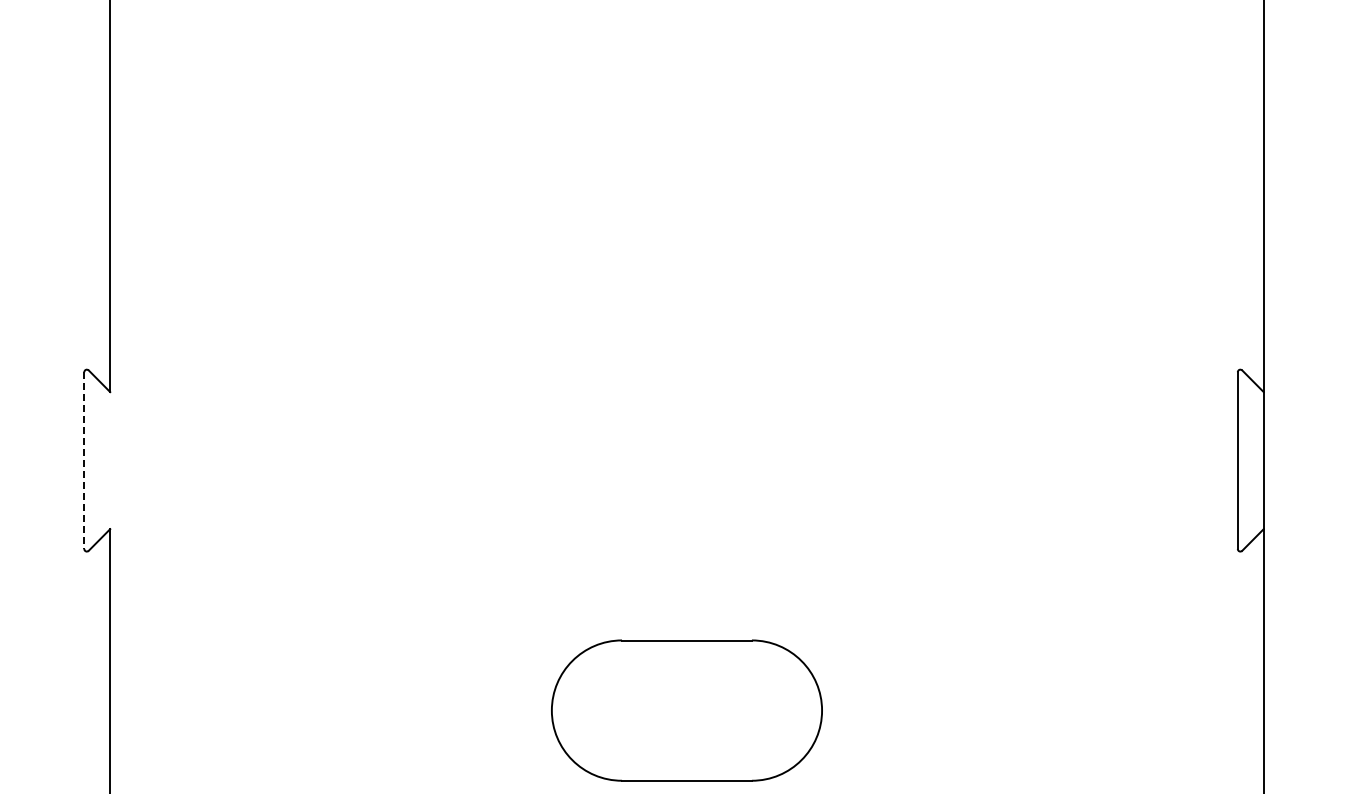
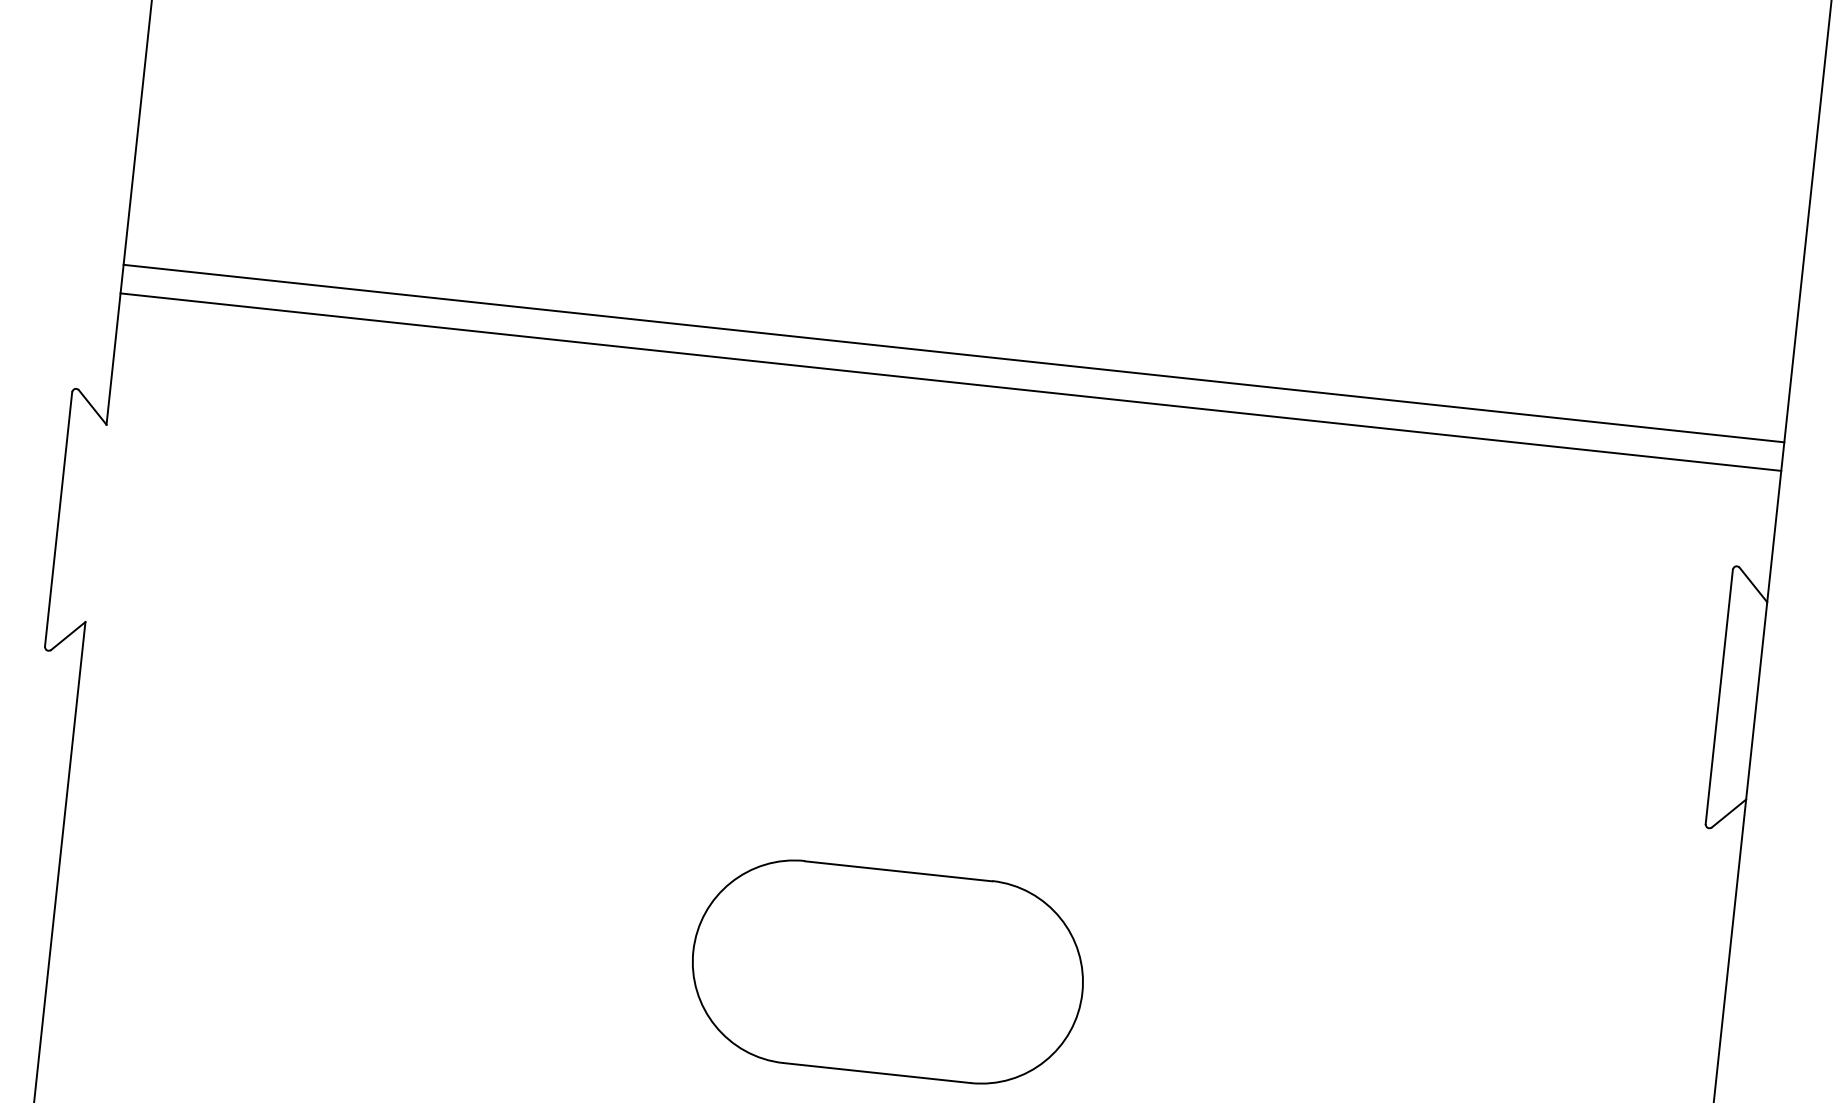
line: (686, 281) -> (953, 354), added
line: (686, 300) -> (950, 381), added
line: (84, 461) -> (58, 520), dashed -> solid

